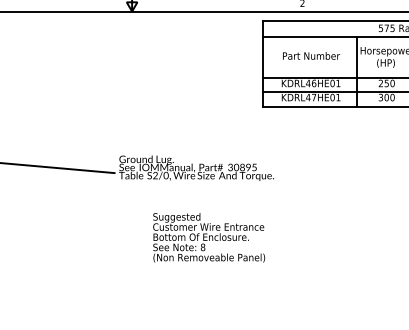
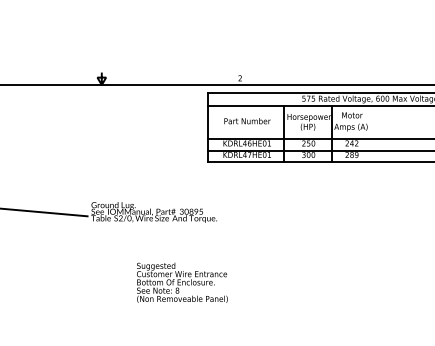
text: (209, 237) -> (182, 282), moved

